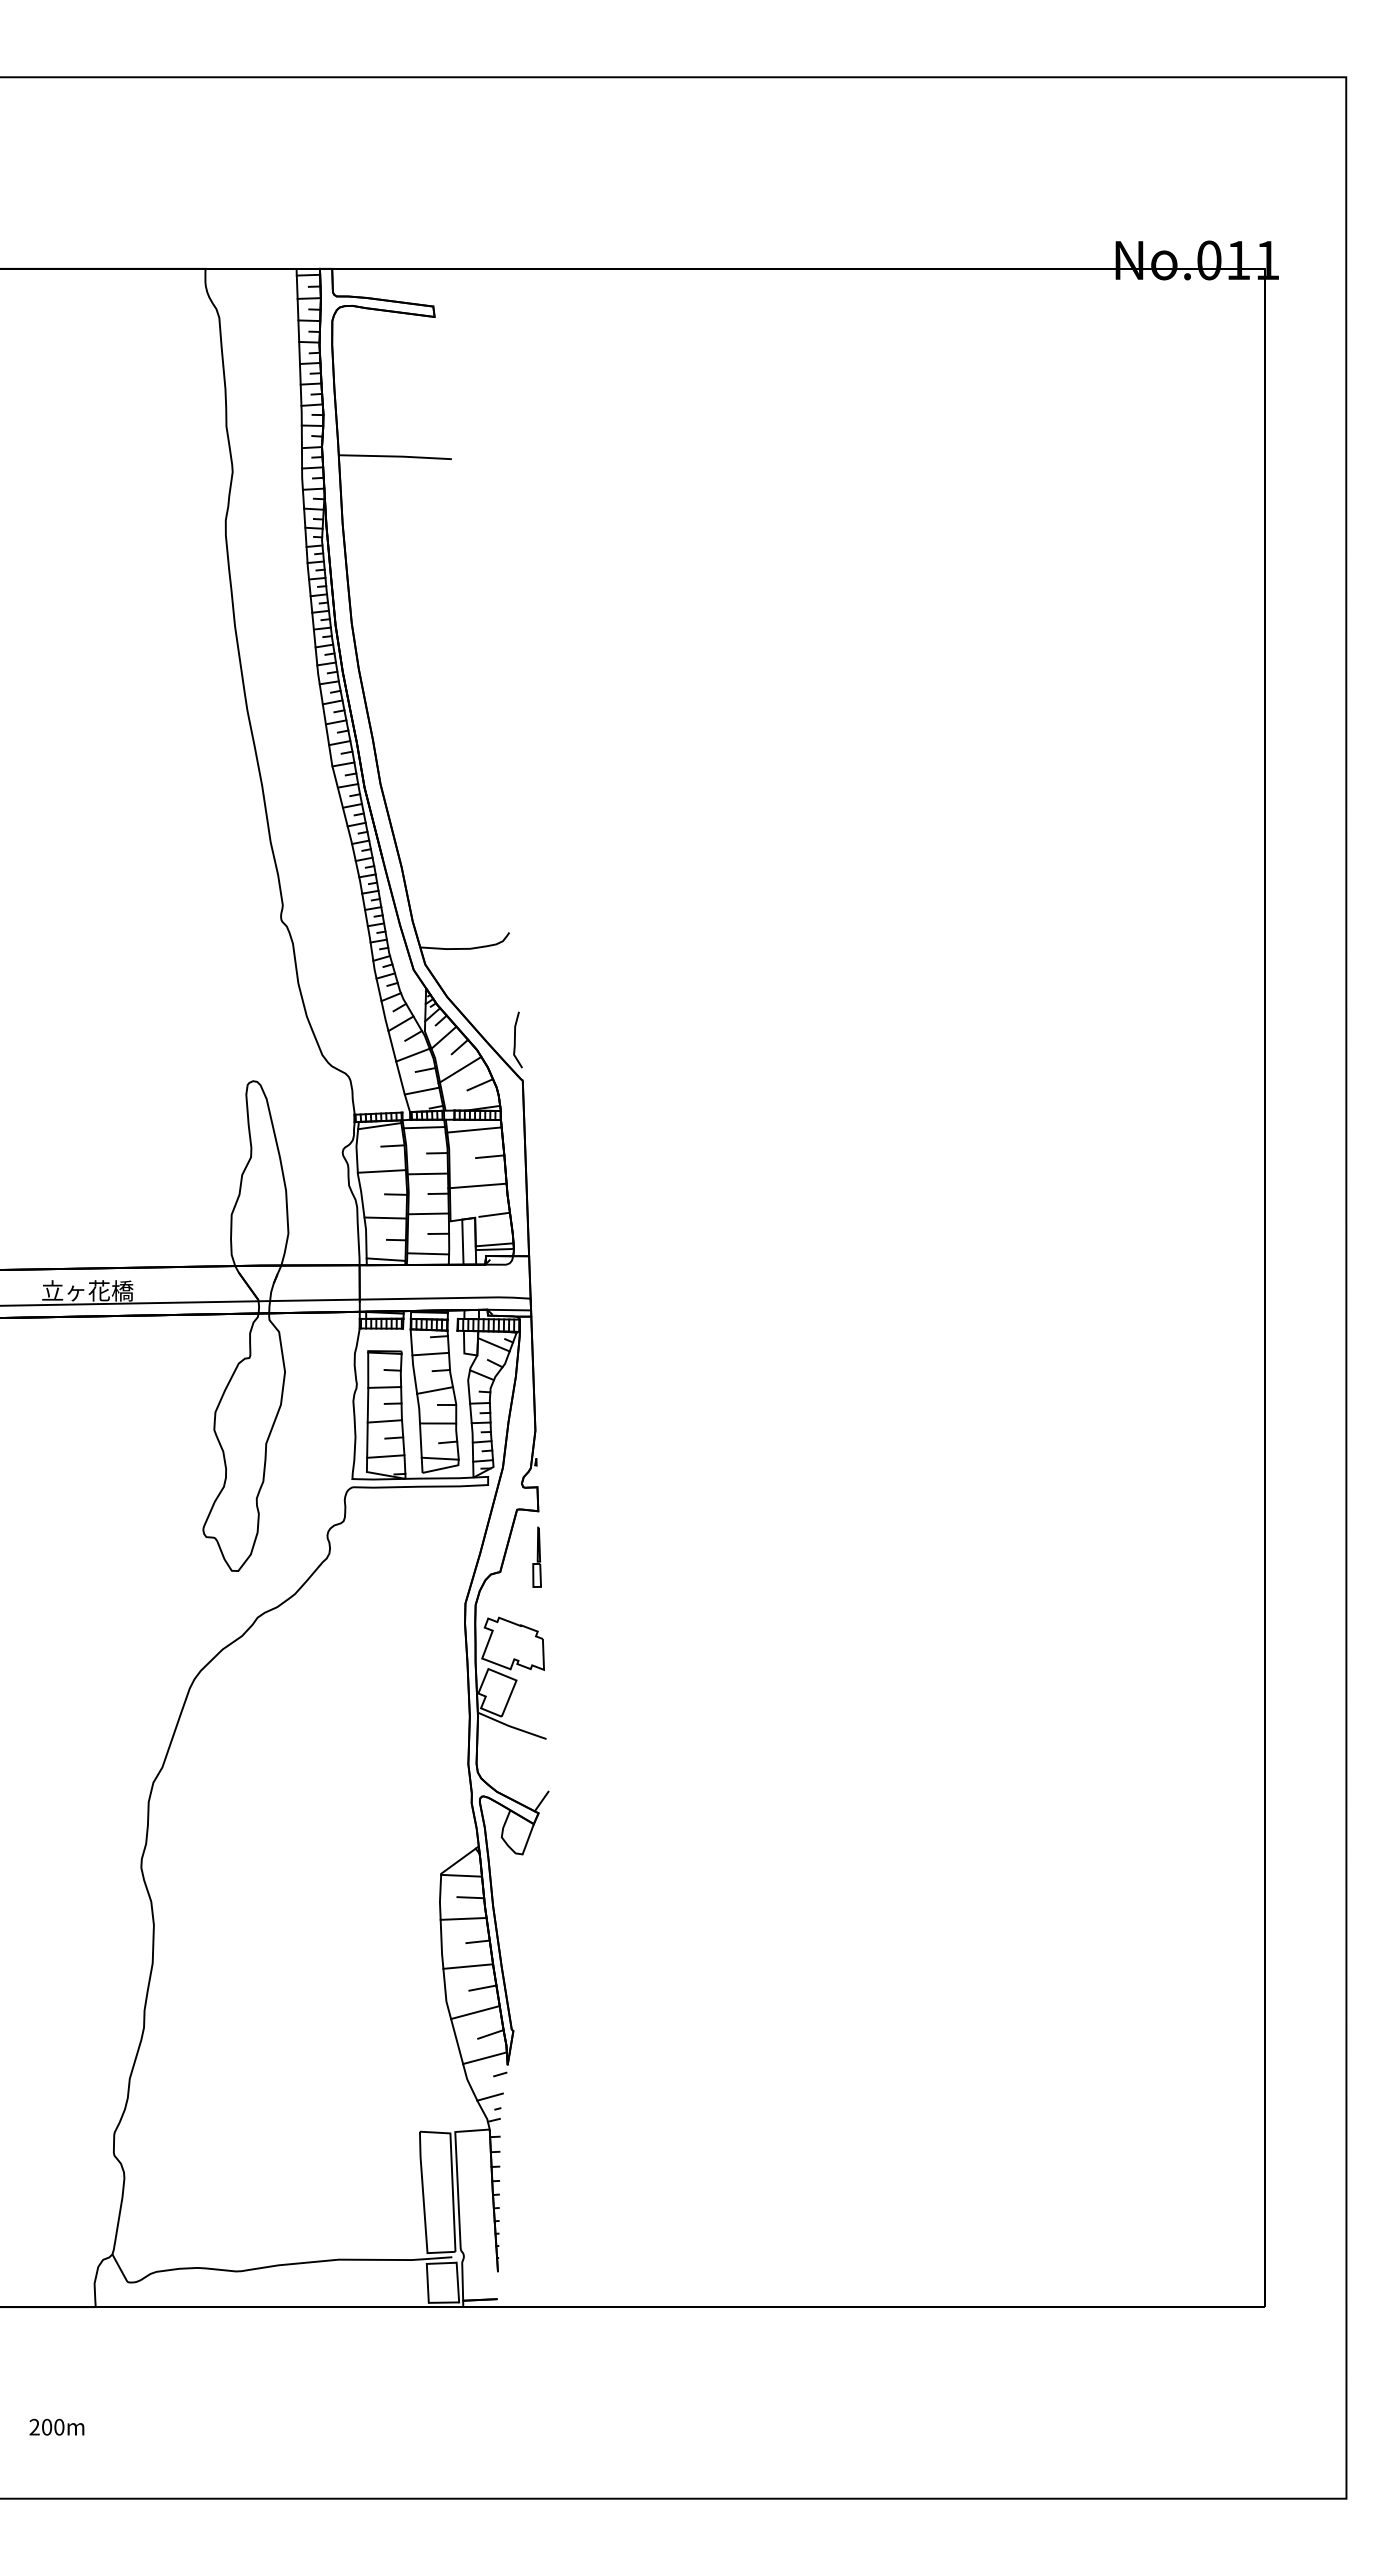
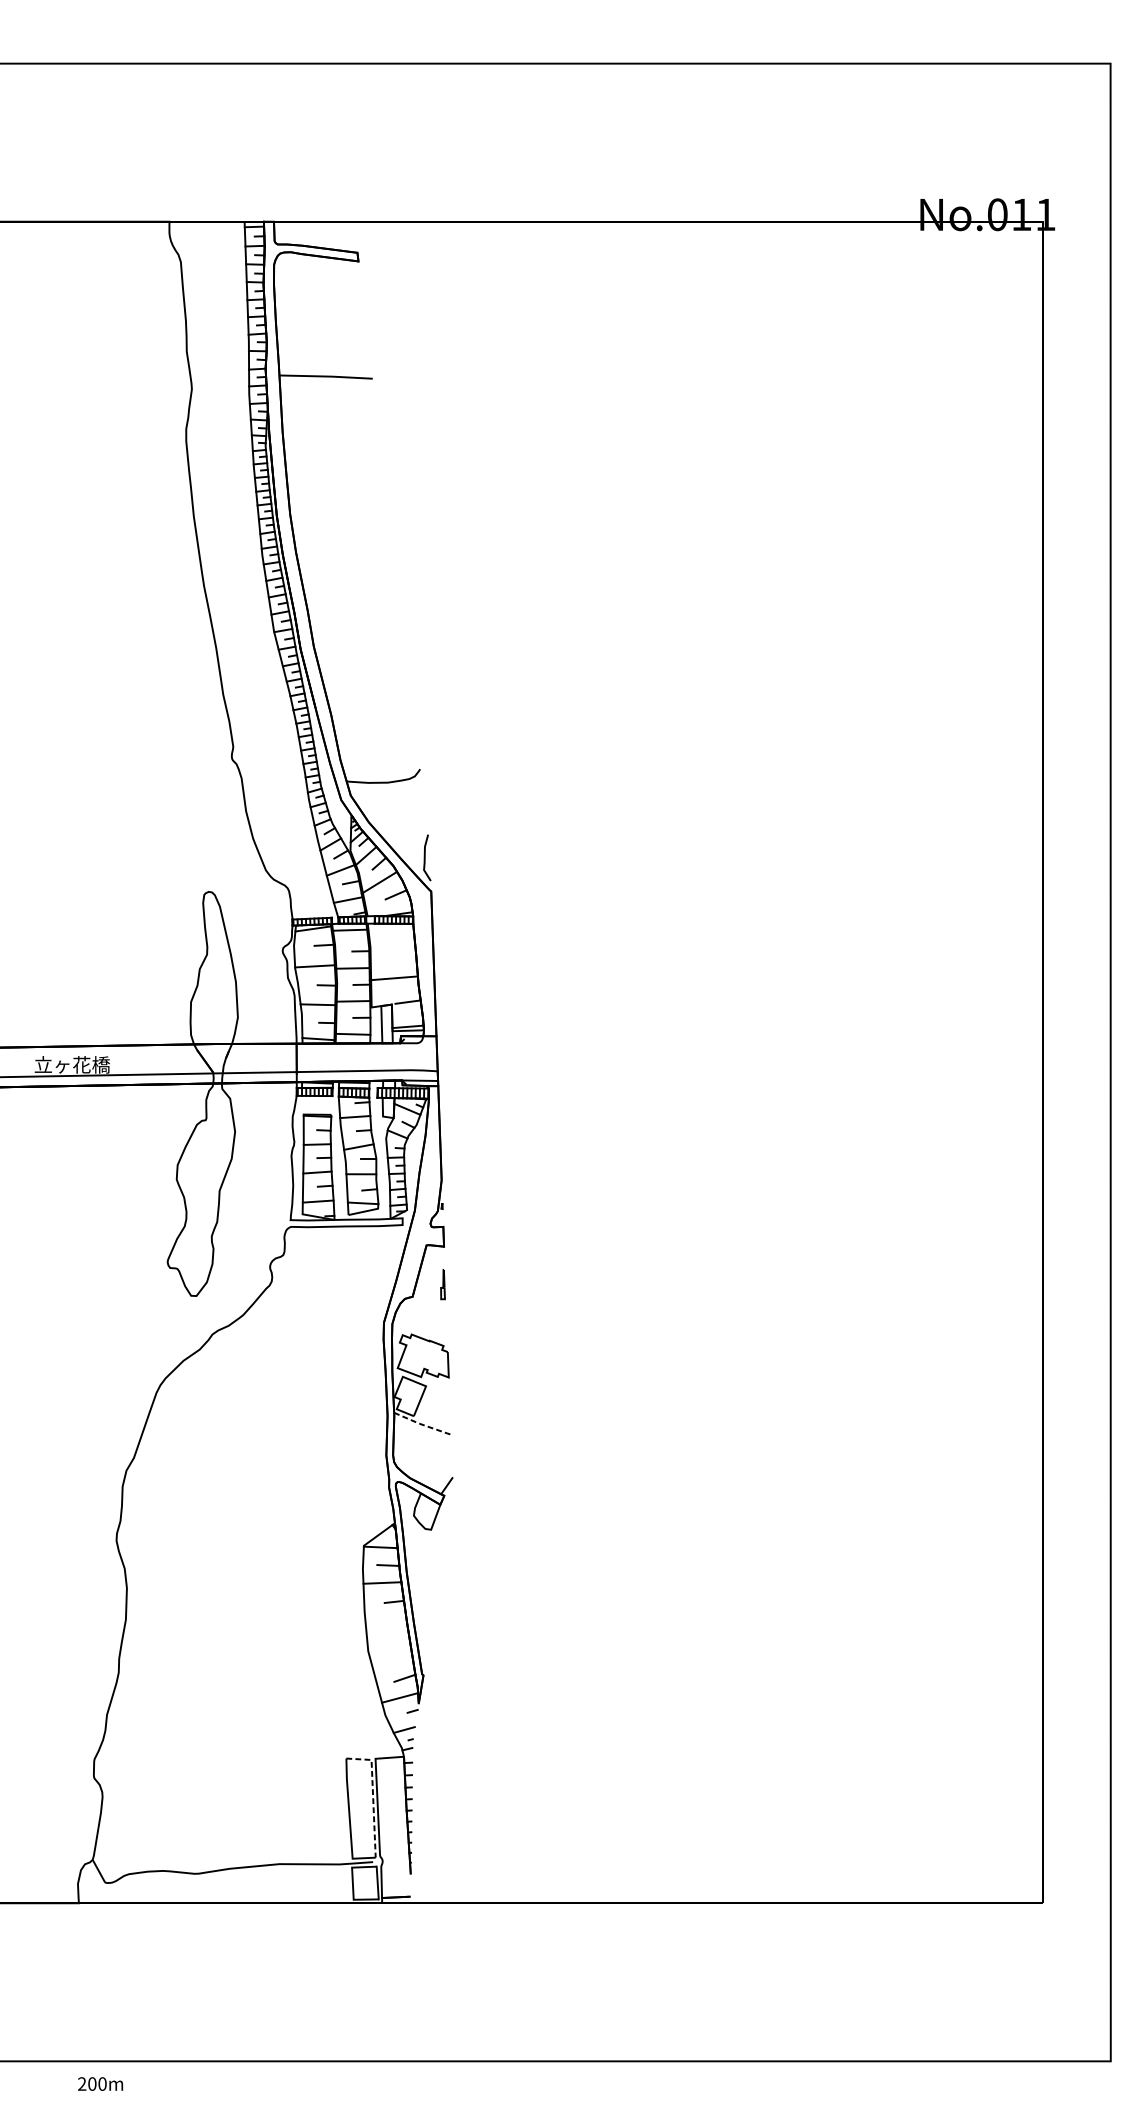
line: (473, 1129) -> (390, 931), removed
line: (490, 1156) -> (404, 954), removed
part: (536, 1556) -> (442, 1284), size x0.6
line: (512, 1727) -> (422, 1425), solid -> dashed
line: (468, 1966) -> (386, 1622), removed
line: (482, 1987) -> (398, 1639), removed
line: (475, 2012) -> (392, 1660), removed
line: (452, 2177) -> (373, 1796), solid -> dashed
text: (56, 2426) -> (100, 2083), moved

